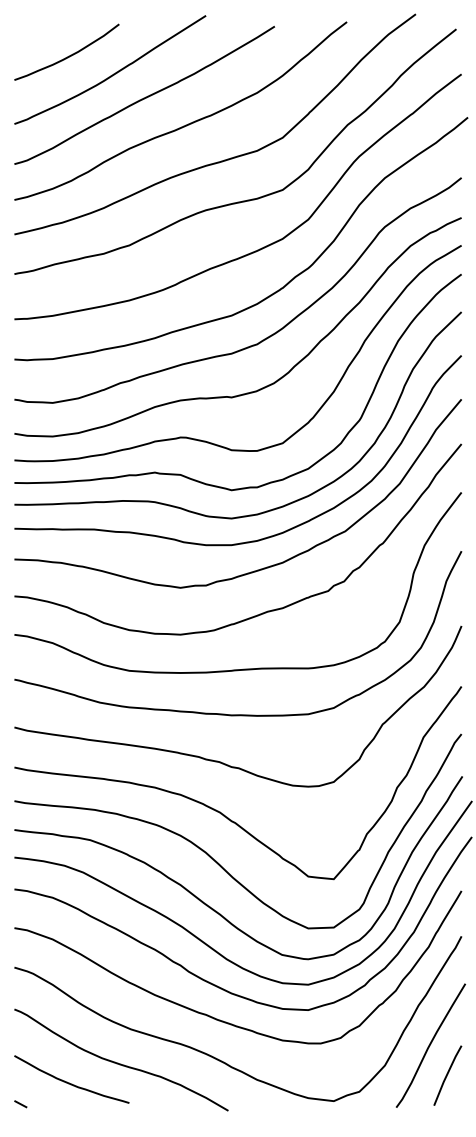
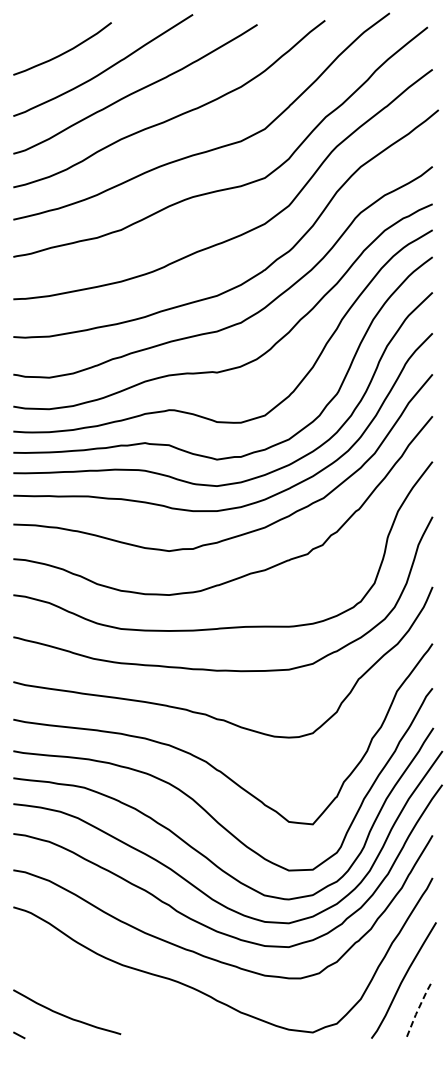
curve: (121, 1063) -> (113, 997), removed
line: (446, 1075) -> (418, 1008), solid -> dashed

